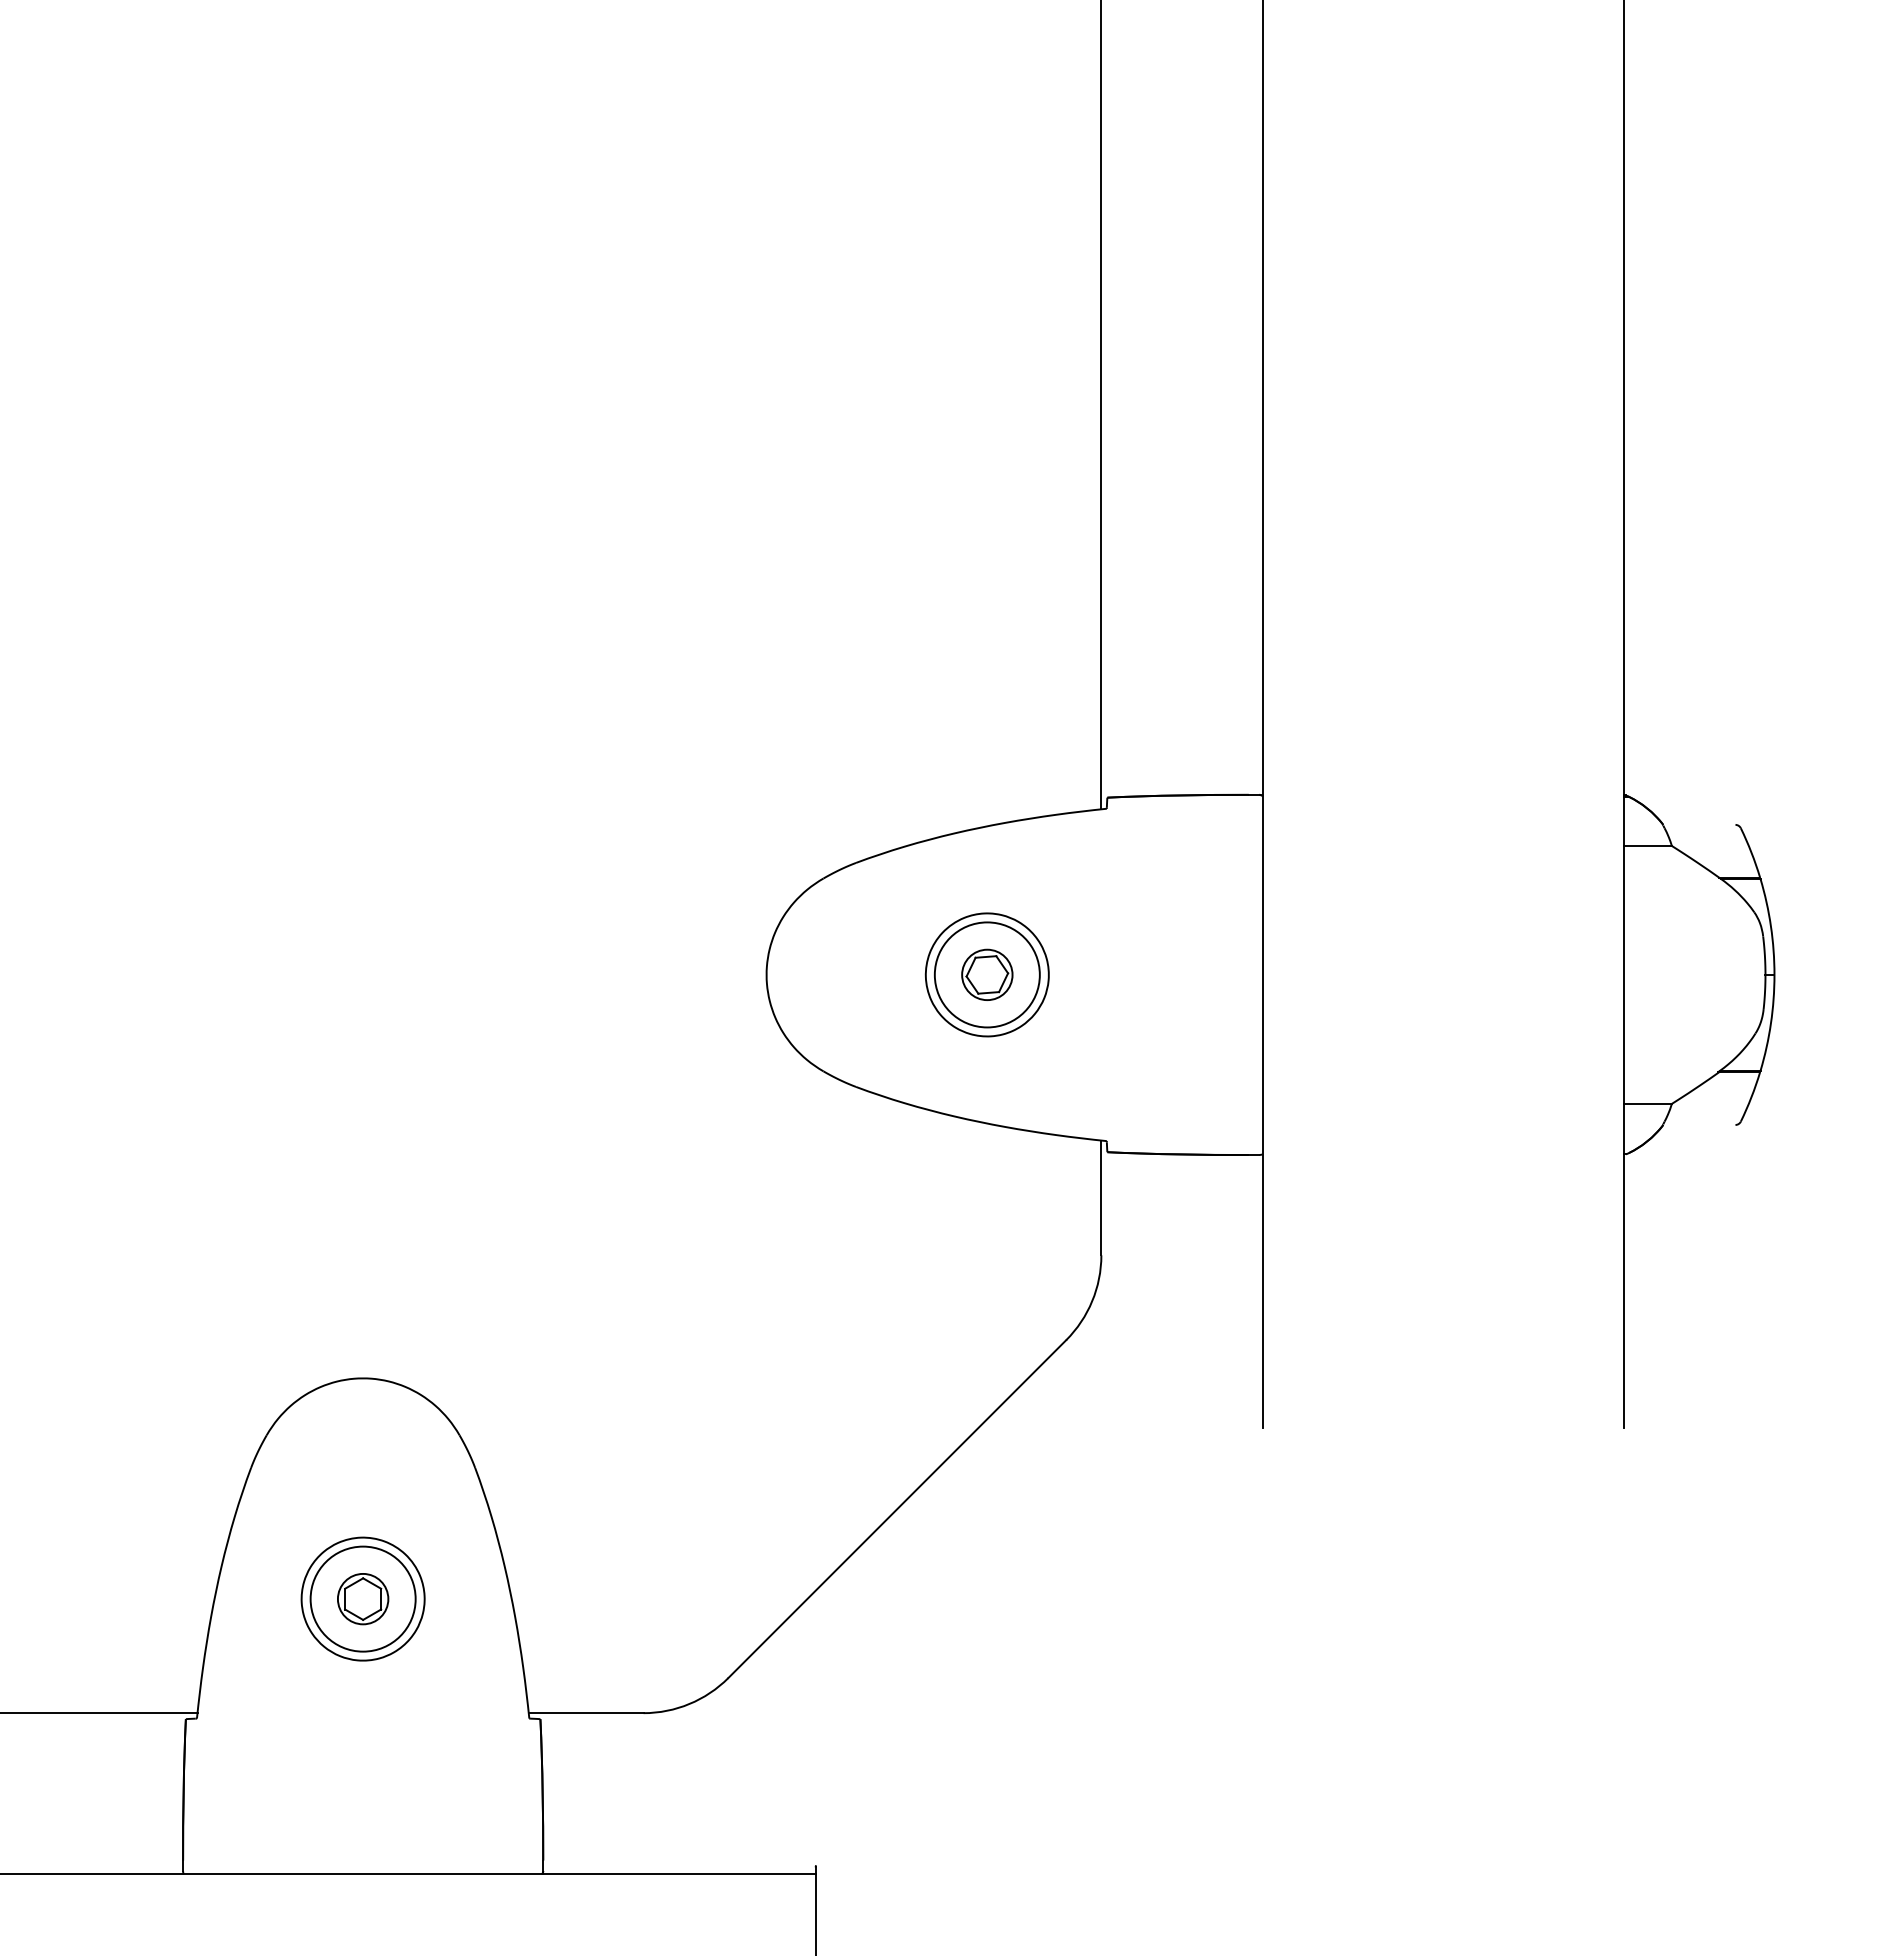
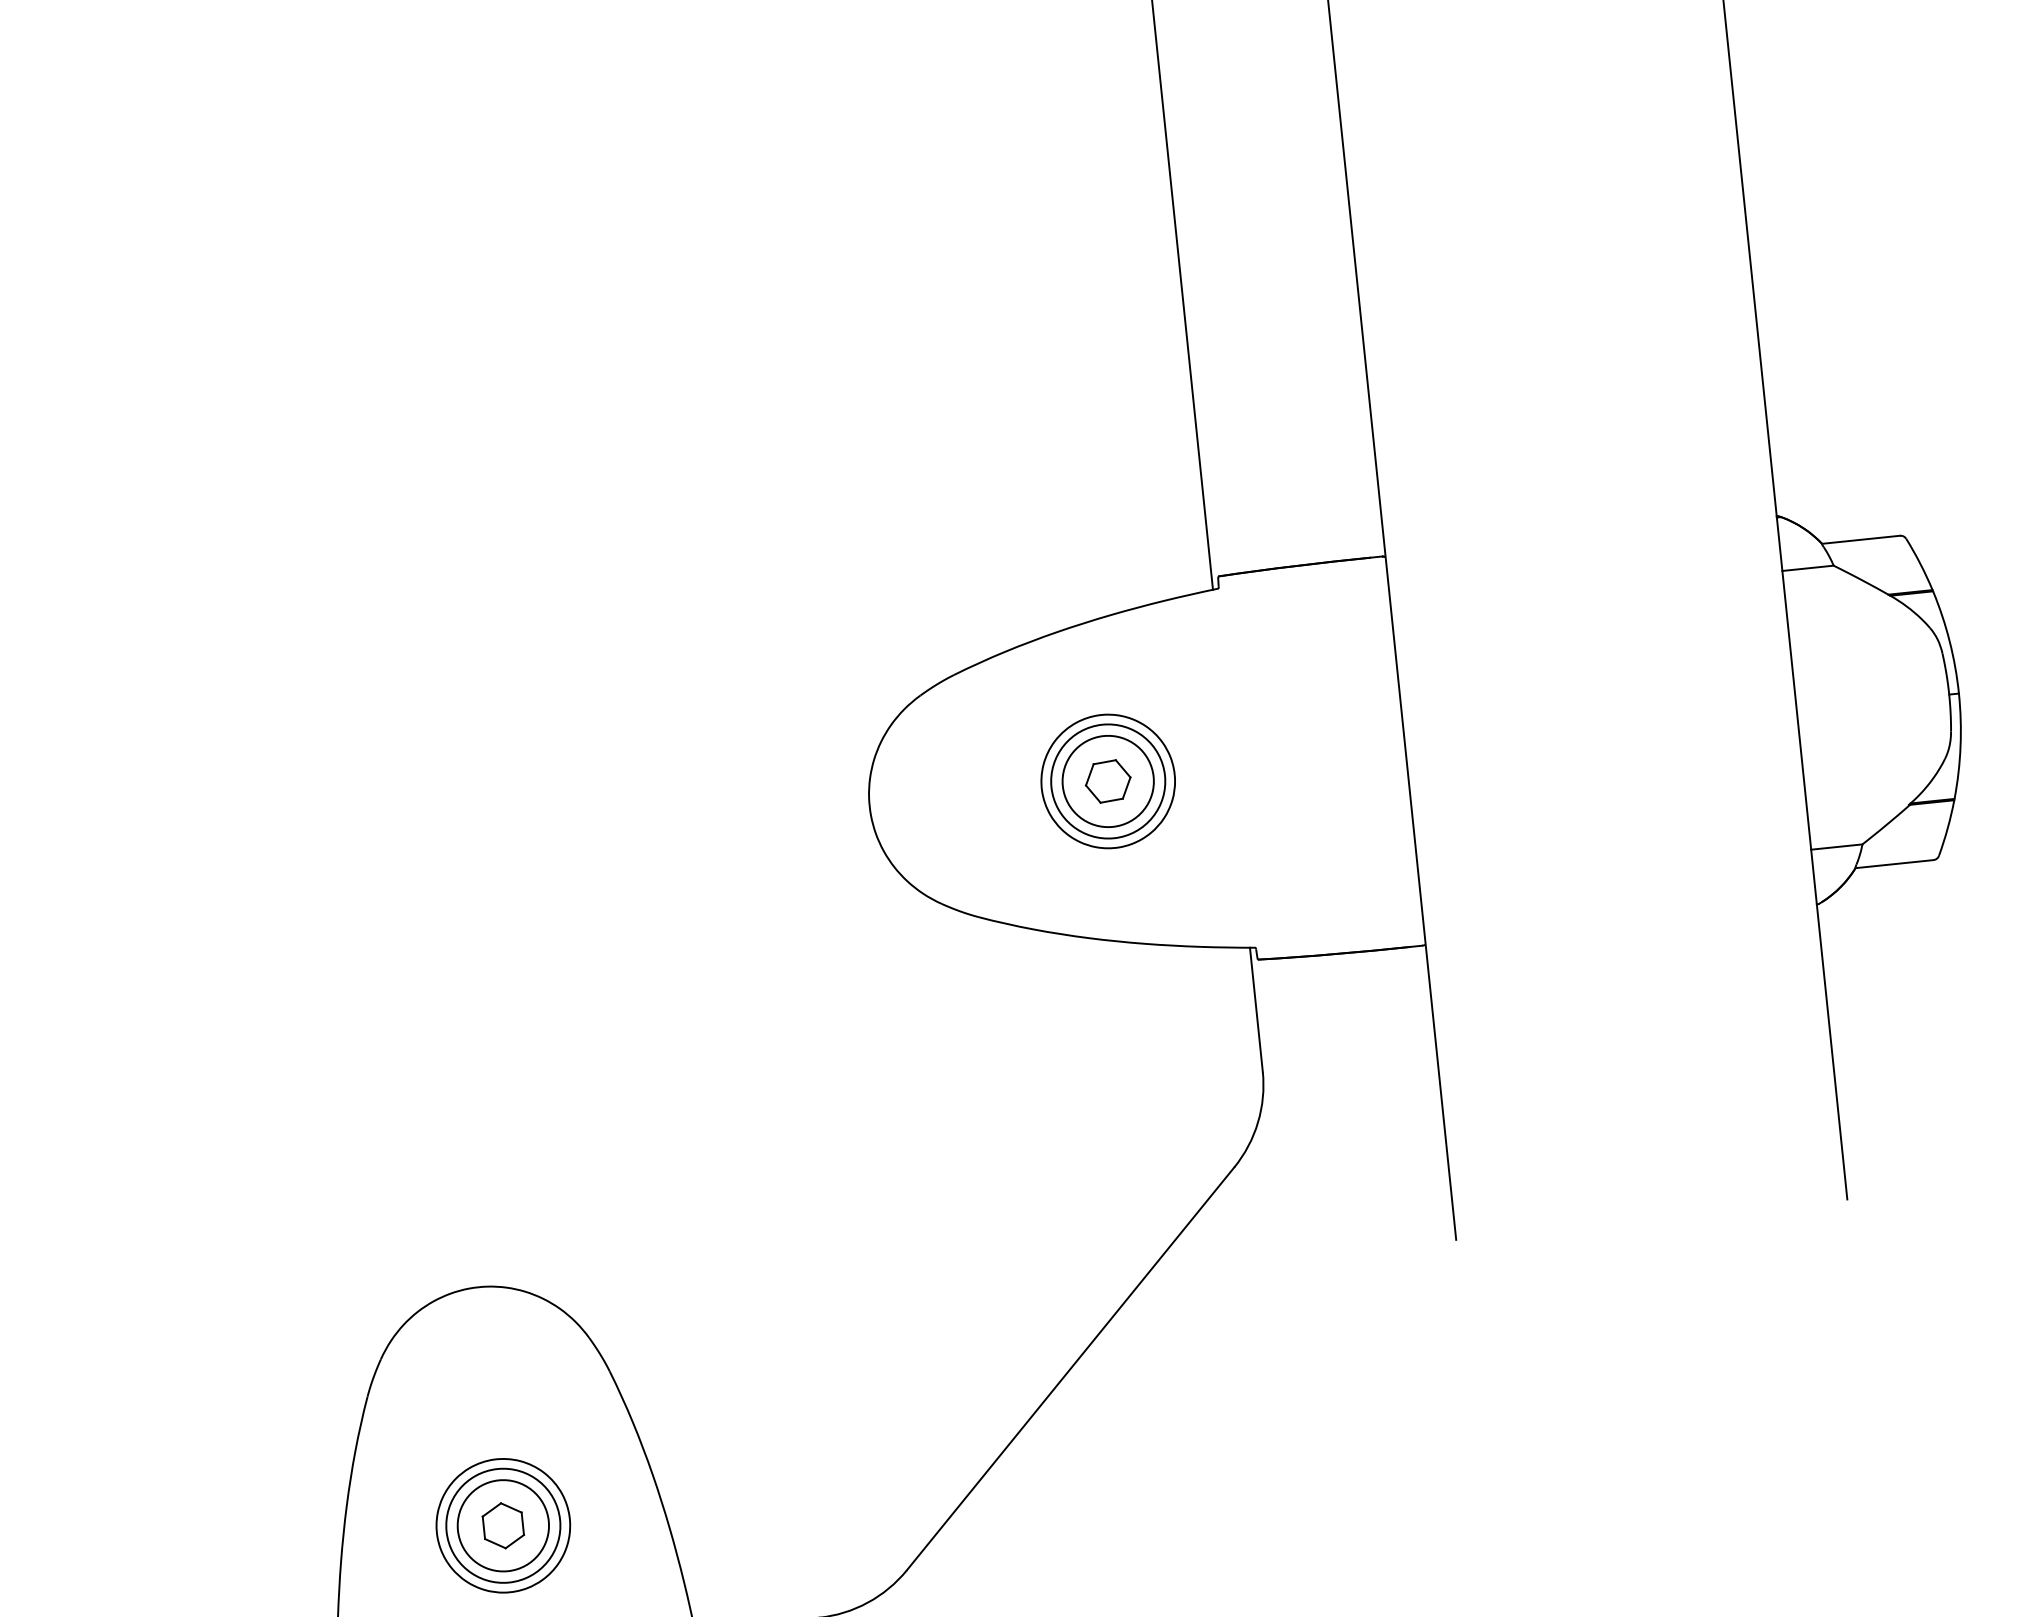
line: (1699, 824) -> (1861, 539), added
circle: (987, 974) -> (1108, 781), size x1.67
line: (1699, 1124) -> (1894, 863), added
circle: (363, 1599) -> (503, 1526), size x1.67

